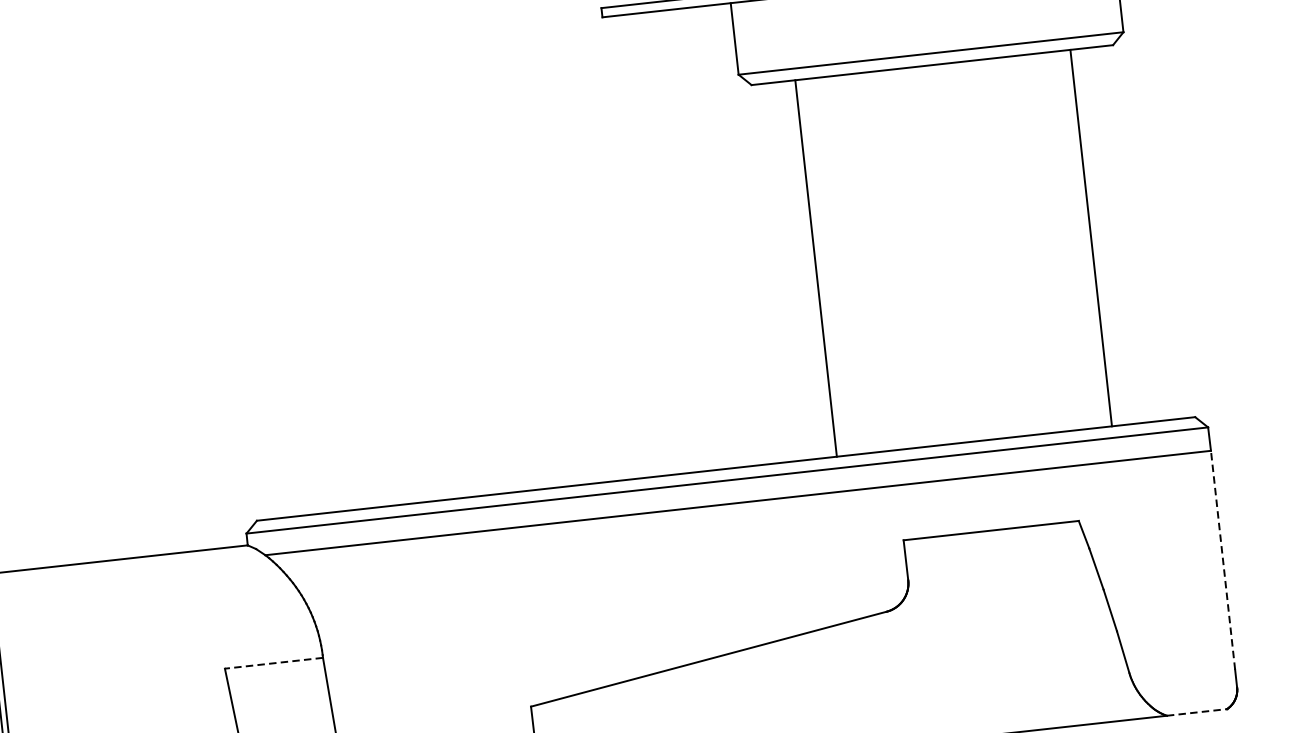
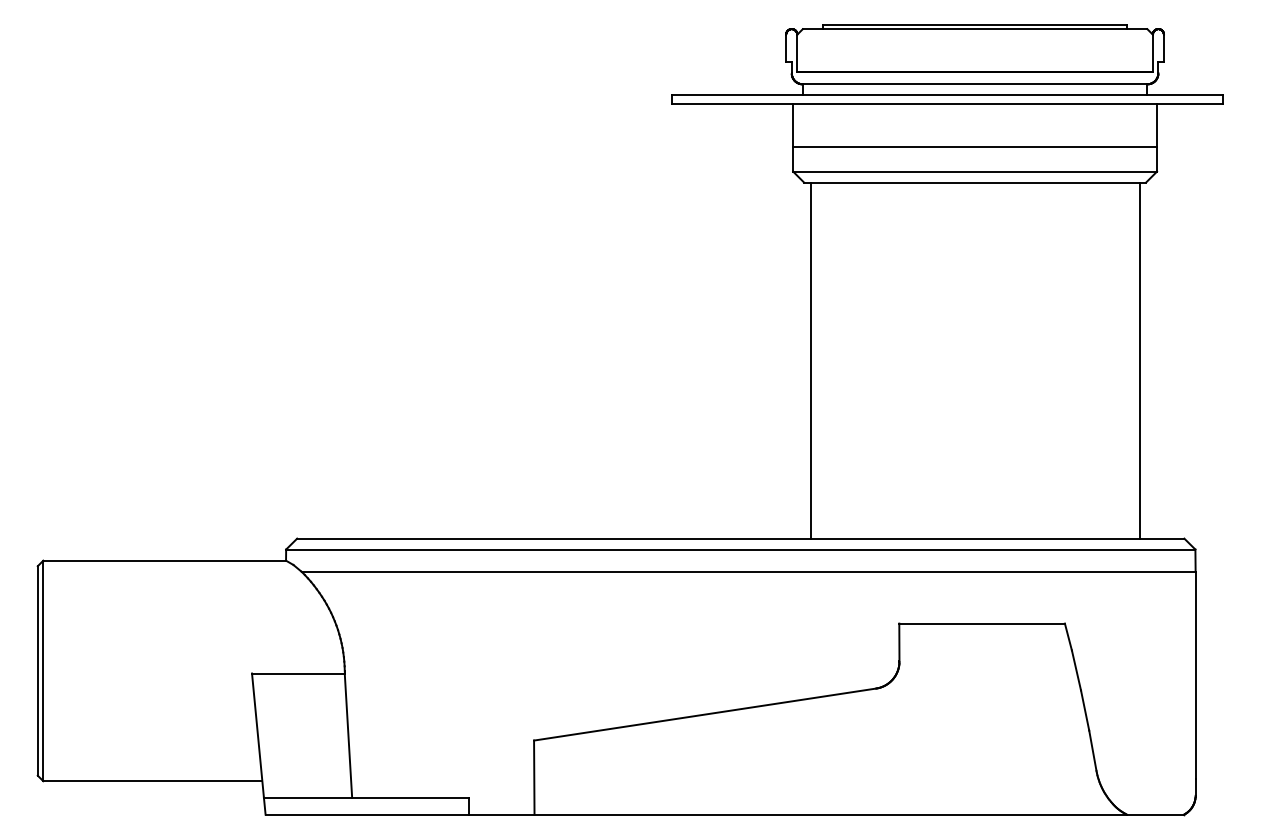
line: (928, 27) -> (975, 147), added
line: (1090, 237) -> (1139, 360), moved
line: (816, 268) -> (810, 360), moved
line: (1222, 560) -> (1195, 675), dashed -> solid
line: (273, 663) -> (297, 673), dashed -> solid
line: (1197, 712) -> (1156, 814), dashed -> solid

